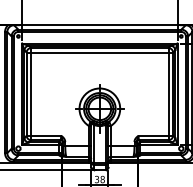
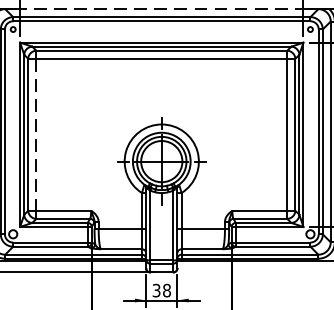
line: (99, 25) -> (161, 9), solid -> dashed
line: (31, 94) -> (37, 135), solid -> dashed

